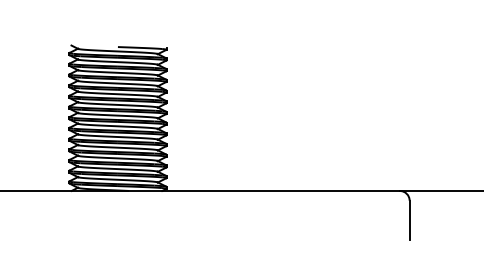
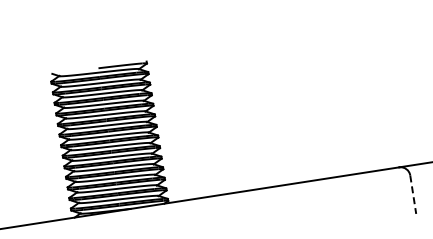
line: (409, 220) -> (413, 195), solid -> dashed

